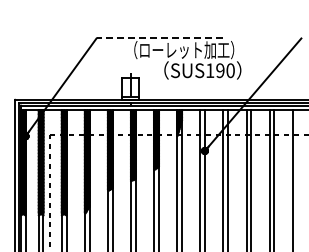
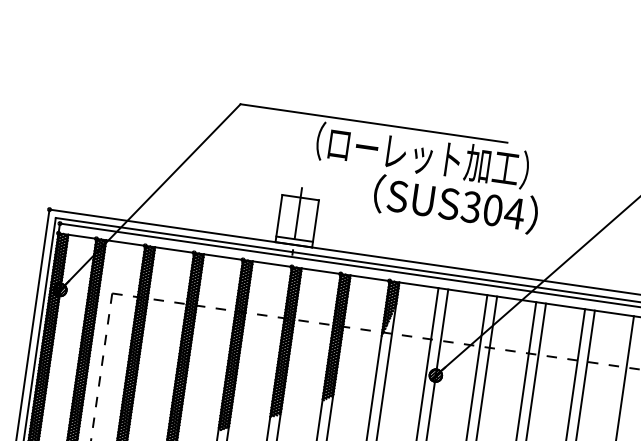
line: (159, 38) -> (373, 123), dashed -> solid
text: (220, 70) -> (493, 209), SUS190 -> SUS304

